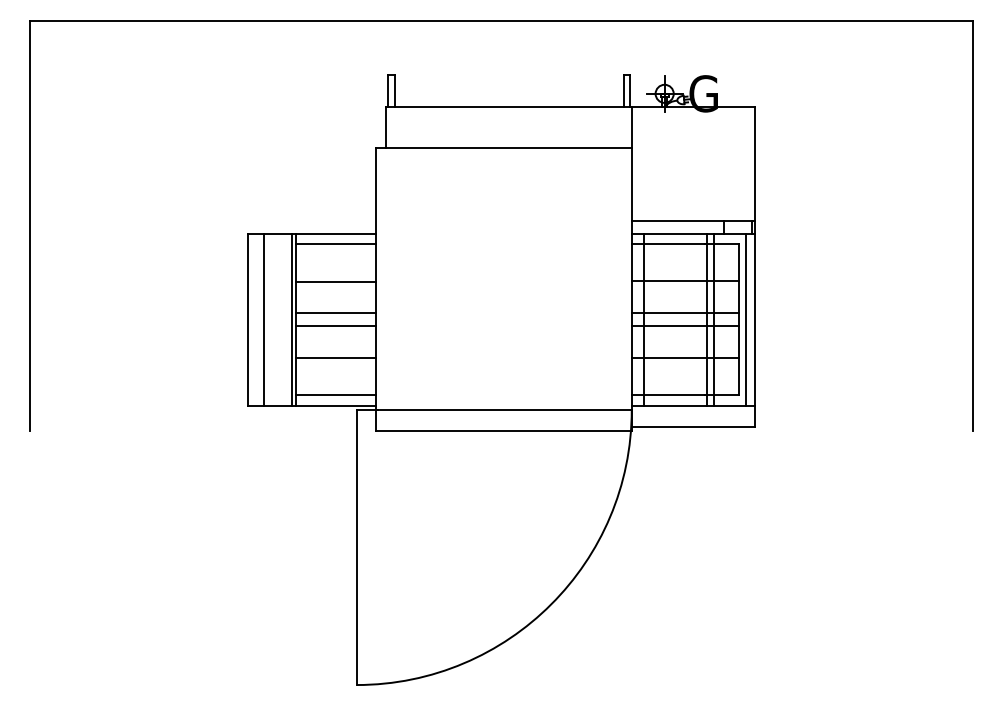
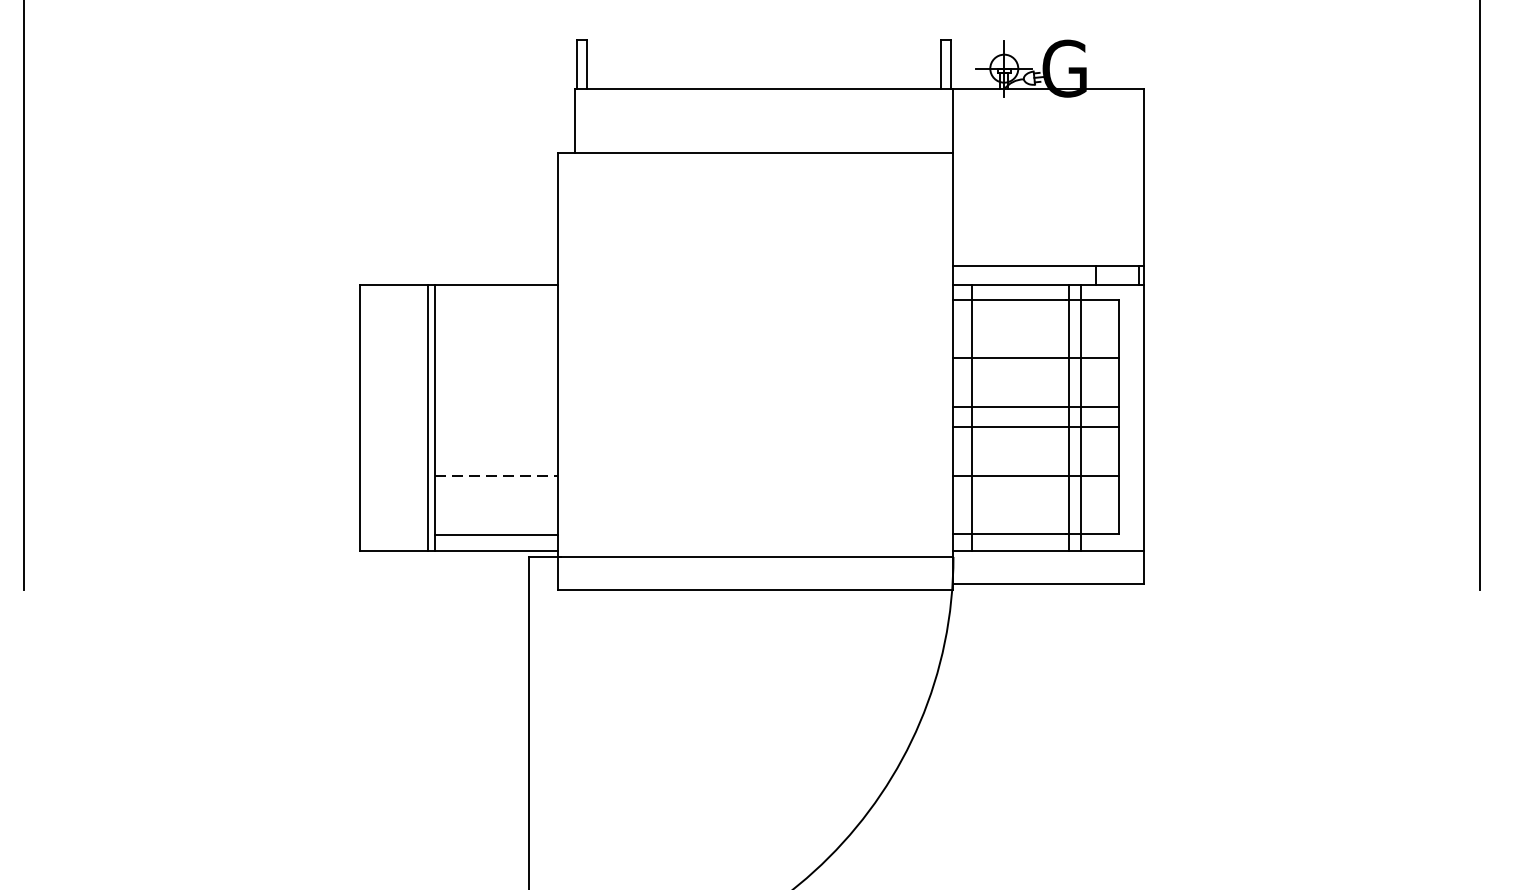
line: (335, 243) -> (495, 299), removed
line: (335, 281) -> (495, 358), removed
line: (335, 313) -> (495, 407), removed
line: (263, 319) -> (384, 417), removed
line: (745, 319) -> (1129, 417), removed
line: (335, 326) -> (495, 428), removed
line: (335, 357) -> (495, 475), solid -> dashed

